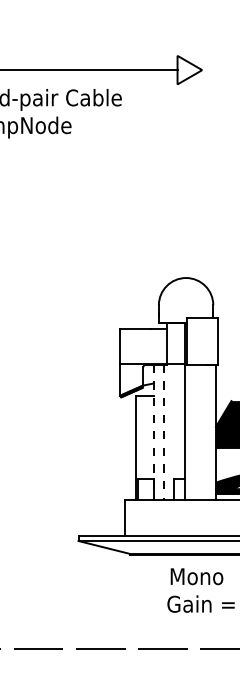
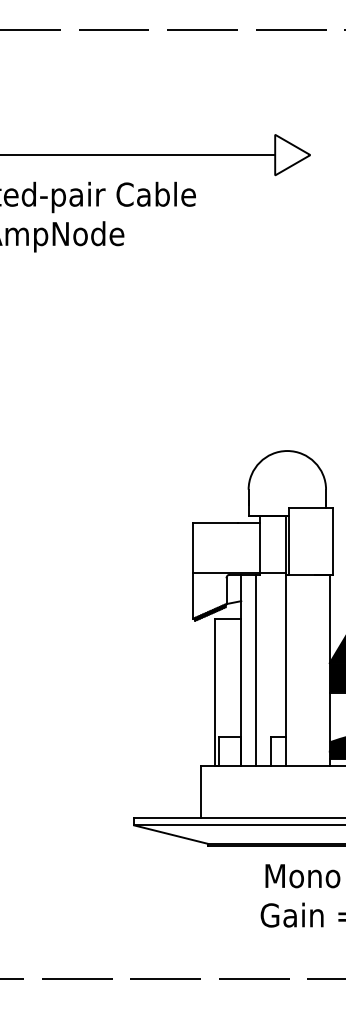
line: (153, 432) -> (241, 670), dashed -> solid
line: (164, 432) -> (256, 670), dashed -> solid

